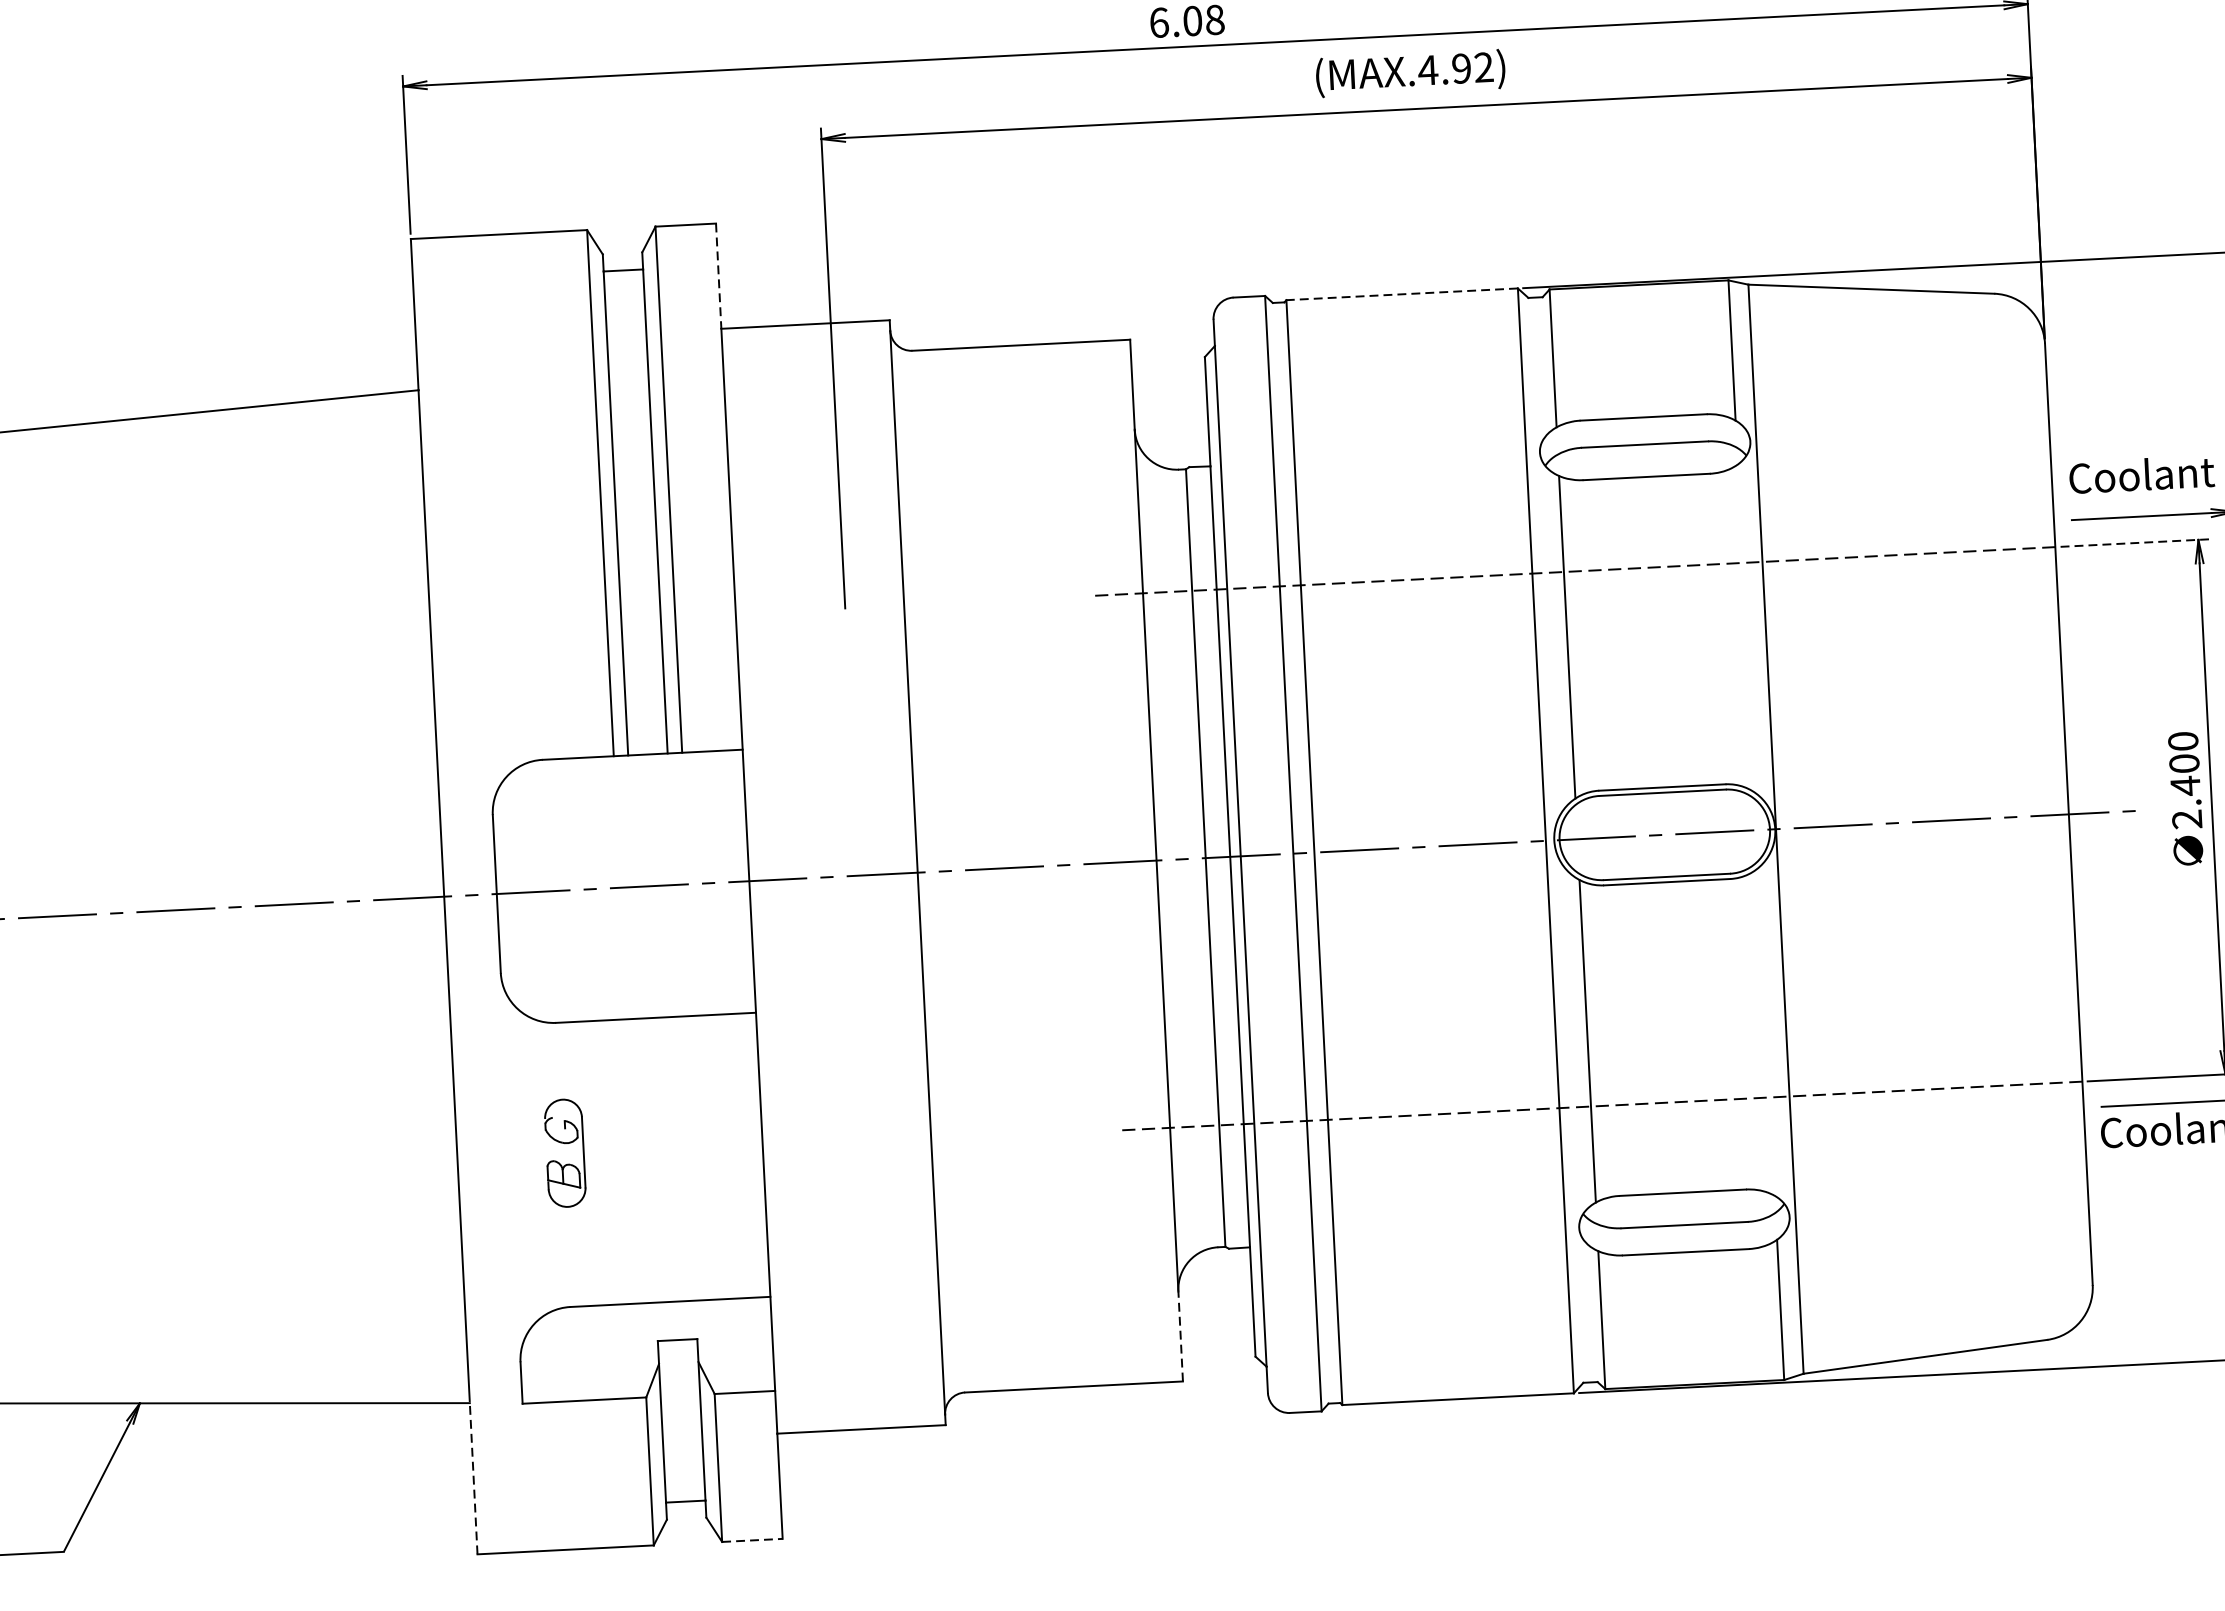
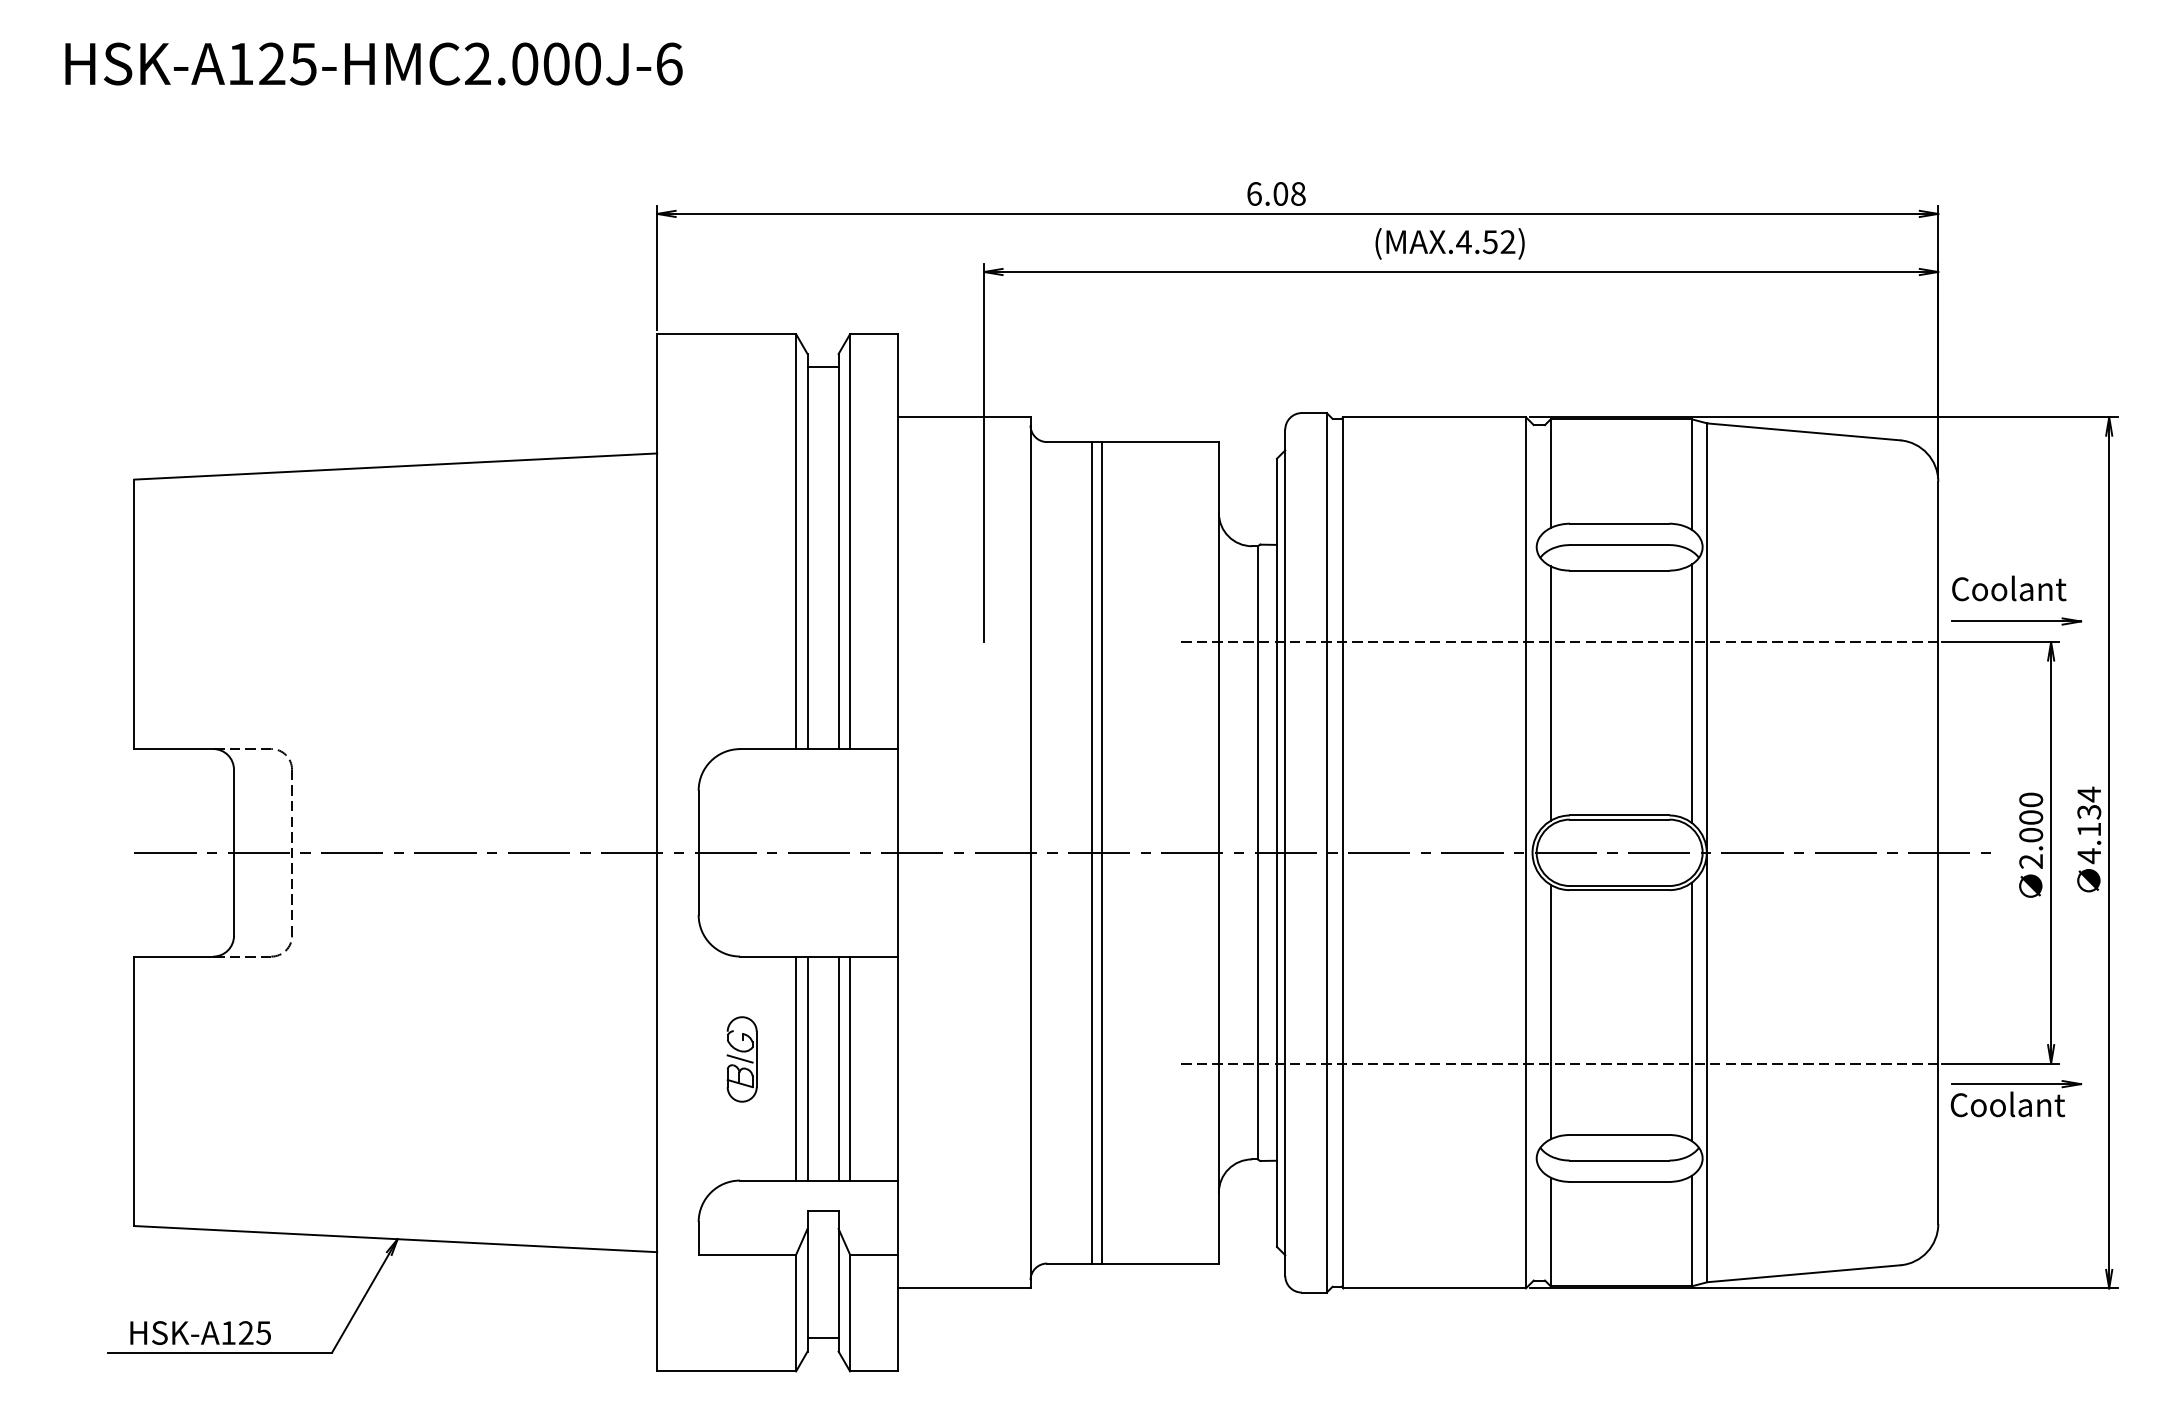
text: (1460, 67) -> (1489, 241), (MAX.4.92) -> (MAX.4.52)
line: (718, 277) -> (897, 376), dashed -> solid
line: (1402, 294) -> (1434, 417), dashed -> solid
line: (2135, 543) -> (2001, 642), dashed -> solid
line: (1745, 628) -> (1691, 693), added
text: (2185, 786) -> (2031, 835), 2.400 -> 2.000
line: (1007, 867) -> (1101, 852), added
line: (994, 868) -> (1091, 852), added
line: (1766, 1031) -> (1691, 1011), added
line: (561, 1152) -> (739, 1058), added
line: (703, 1157) -> (850, 1068), added
line: (688, 1158) -> (838, 1068), added
line: (648, 1160) -> (807, 1068), added
line: (634, 1161) -> (796, 1068), added
line: (1180, 1335) -> (1218, 1227), dashed -> solid
line: (474, 1478) -> (657, 1311), dashed -> solid
line: (751, 1540) -> (873, 1371), dashed -> solid

